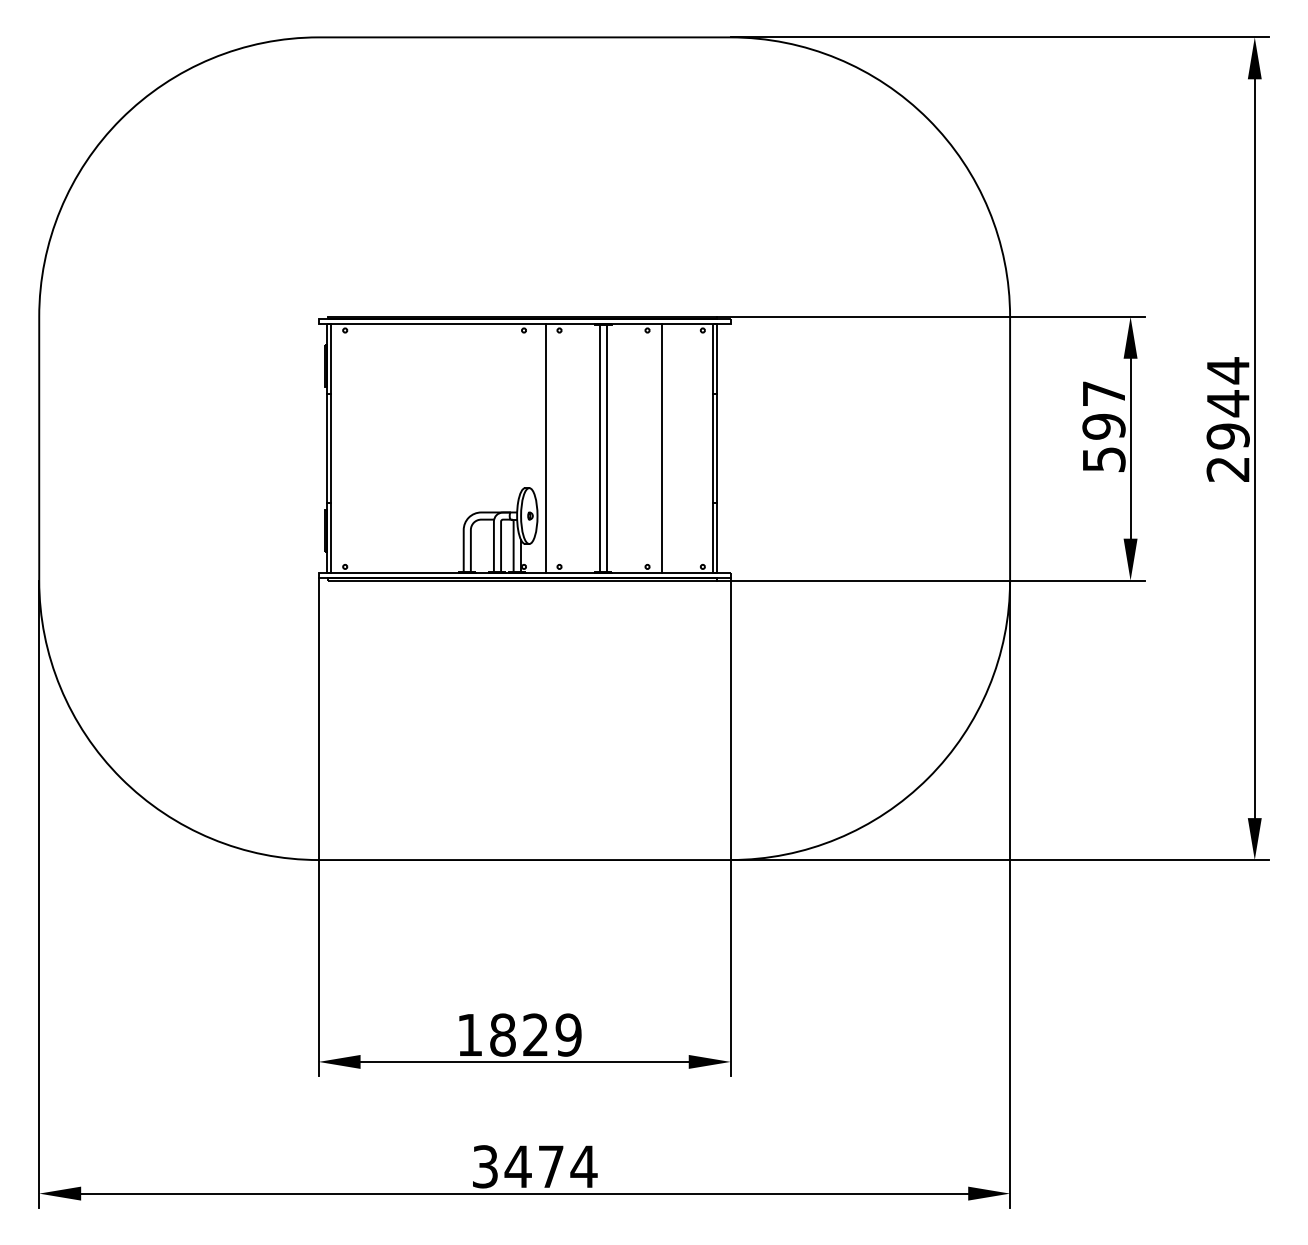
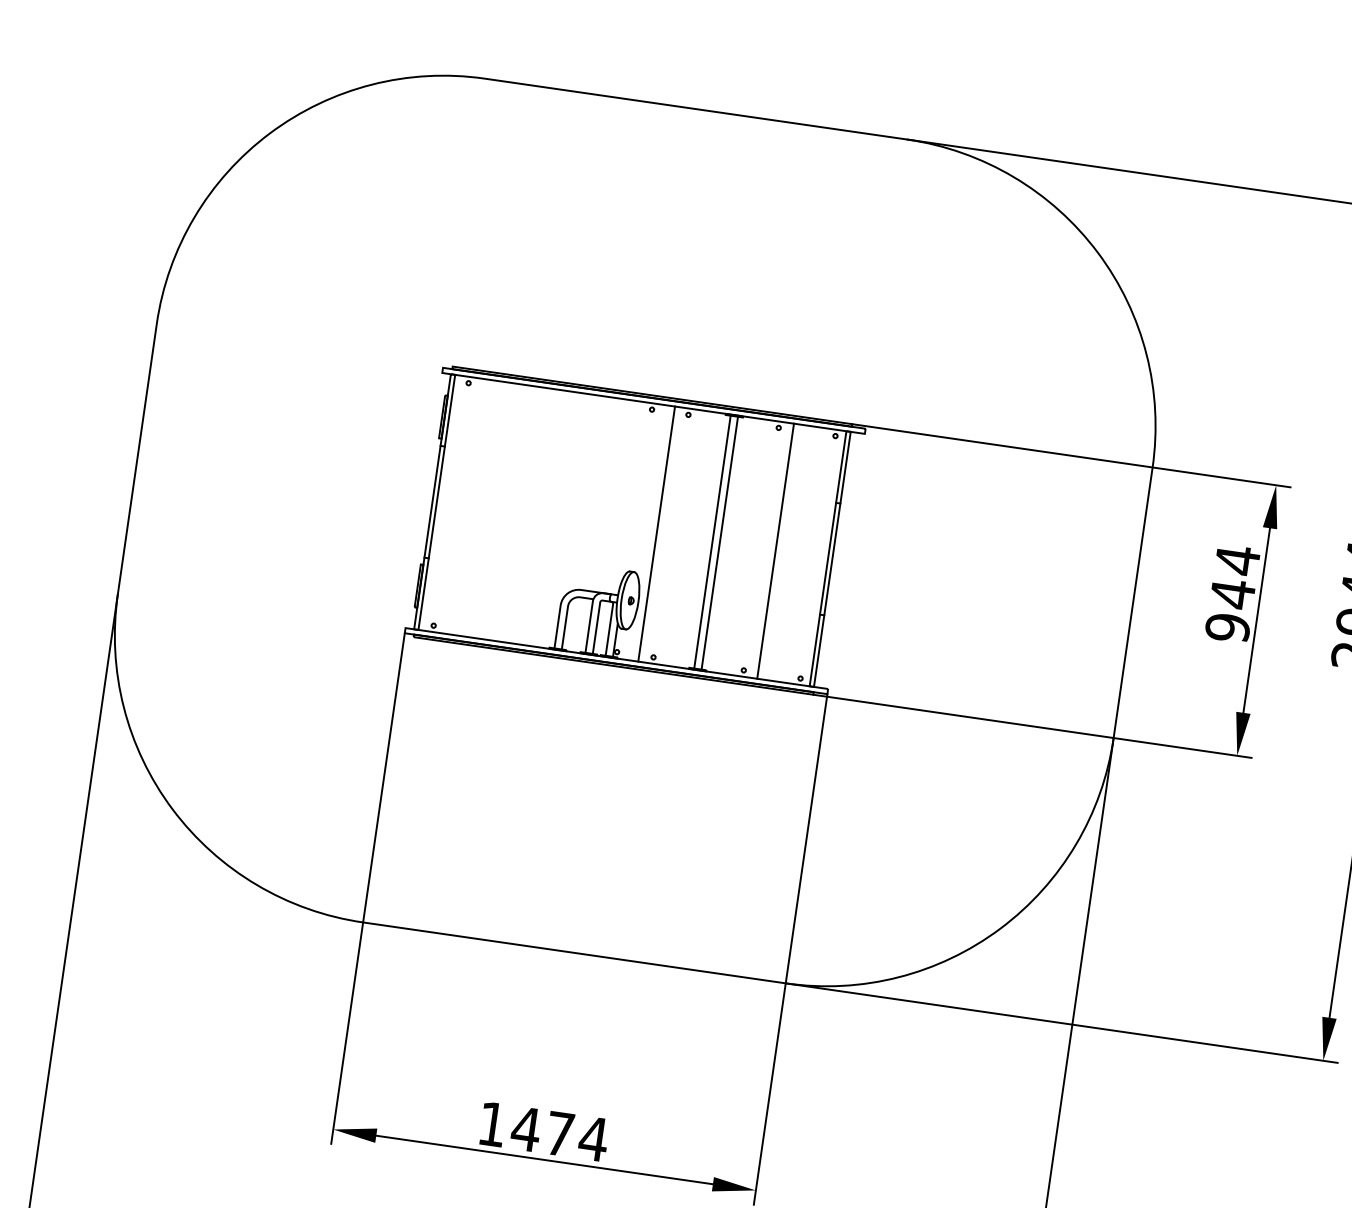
text: (1103, 426) -> (1232, 593), 597 -> 944
text: (535, 1034) -> (559, 1133), 1829 -> 1474

